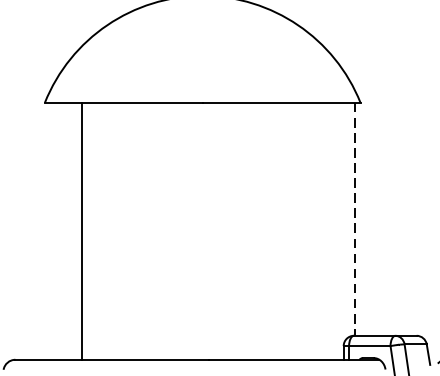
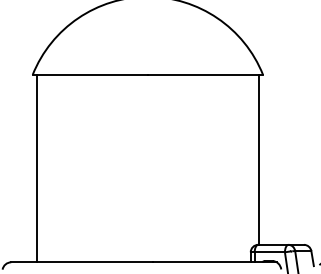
line: (354, 218) -> (258, 159), dashed -> solid
line: (81, 231) -> (36, 168), moved

